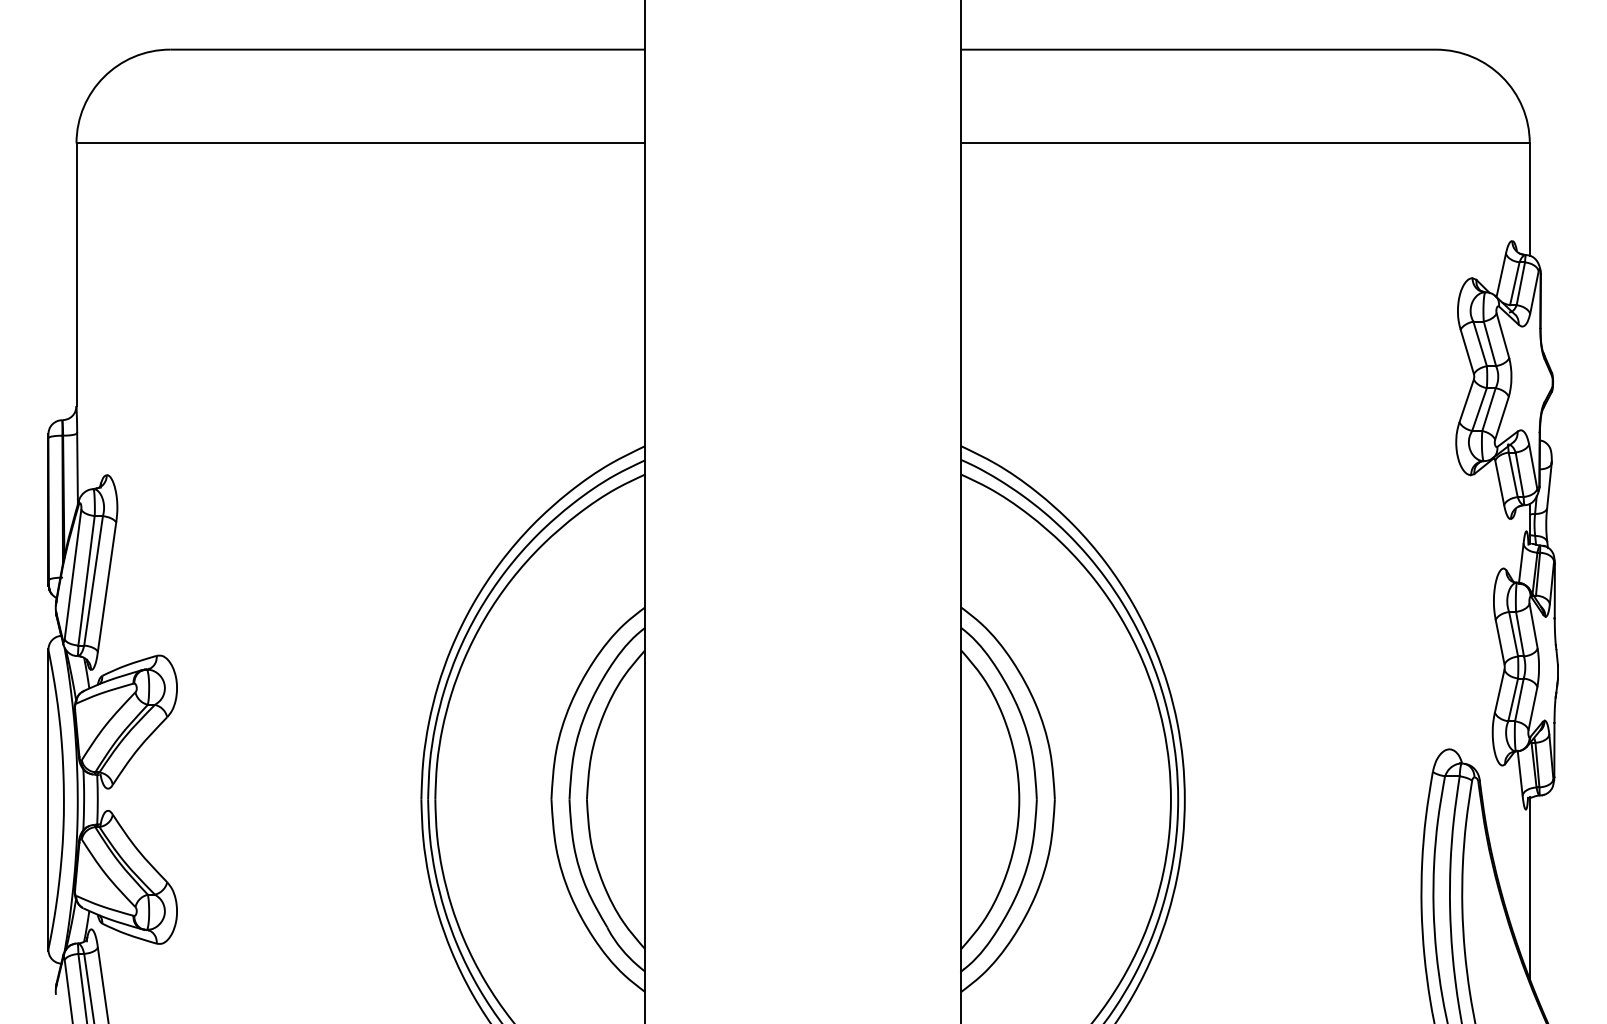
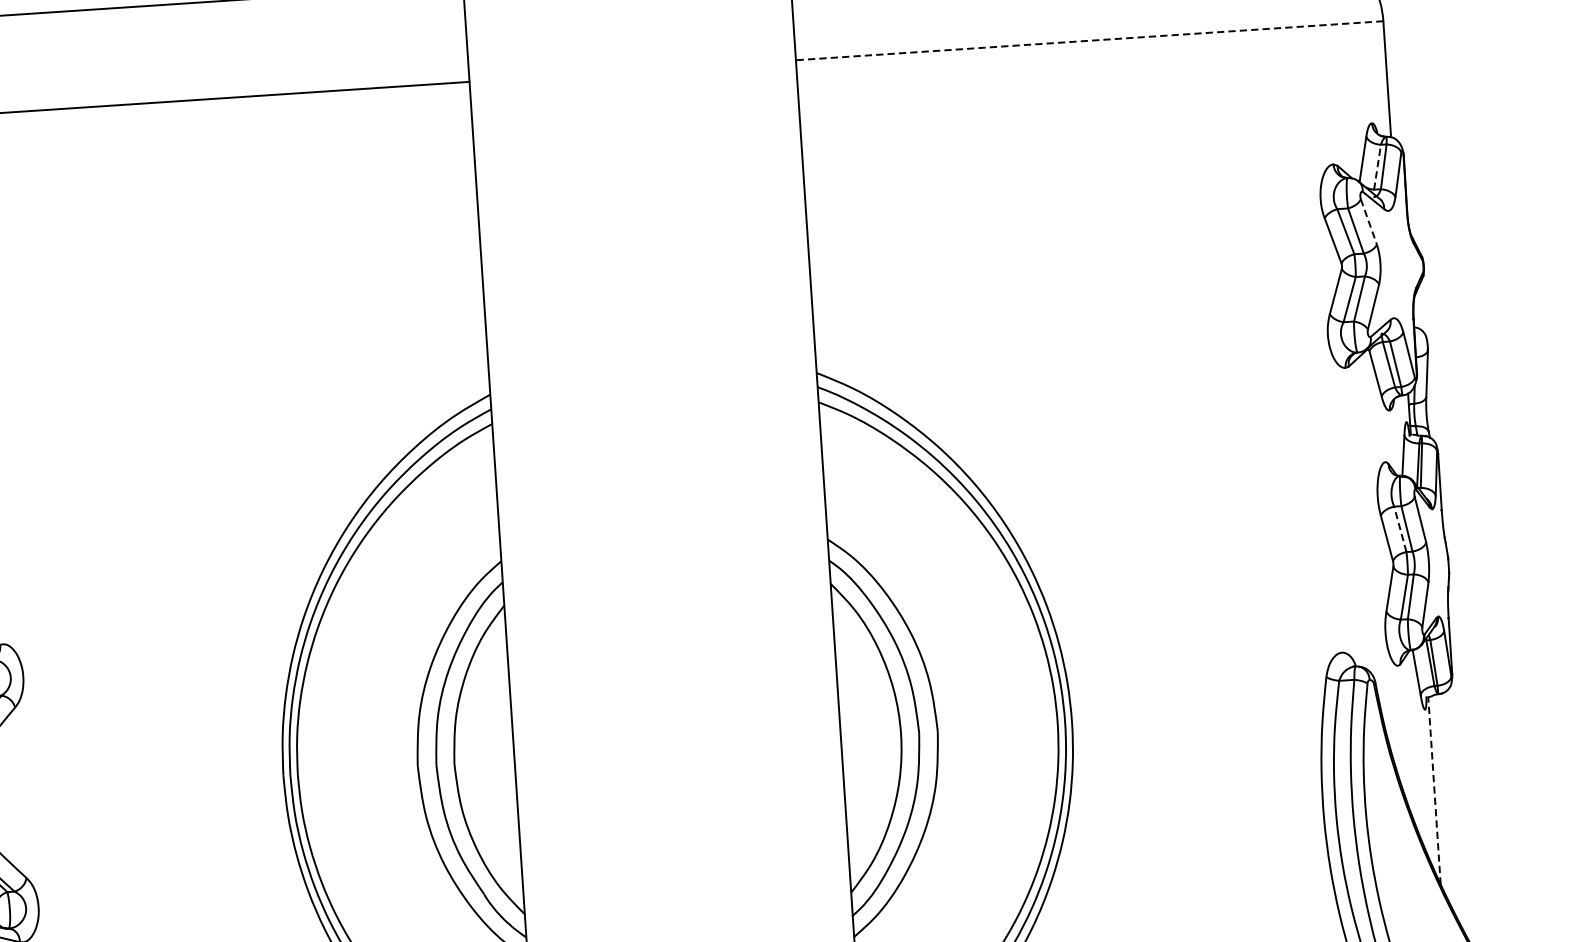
line: (1244, 143) -> (1088, 40), solid -> dashed
line: (1514, 283) -> (1377, 166), solid -> dashed
line: (1503, 336) -> (1369, 222), solid -> dashed
line: (1513, 634) -> (1400, 529), solid -> dashed
line: (1529, 887) -> (1434, 789), solid -> dashed

